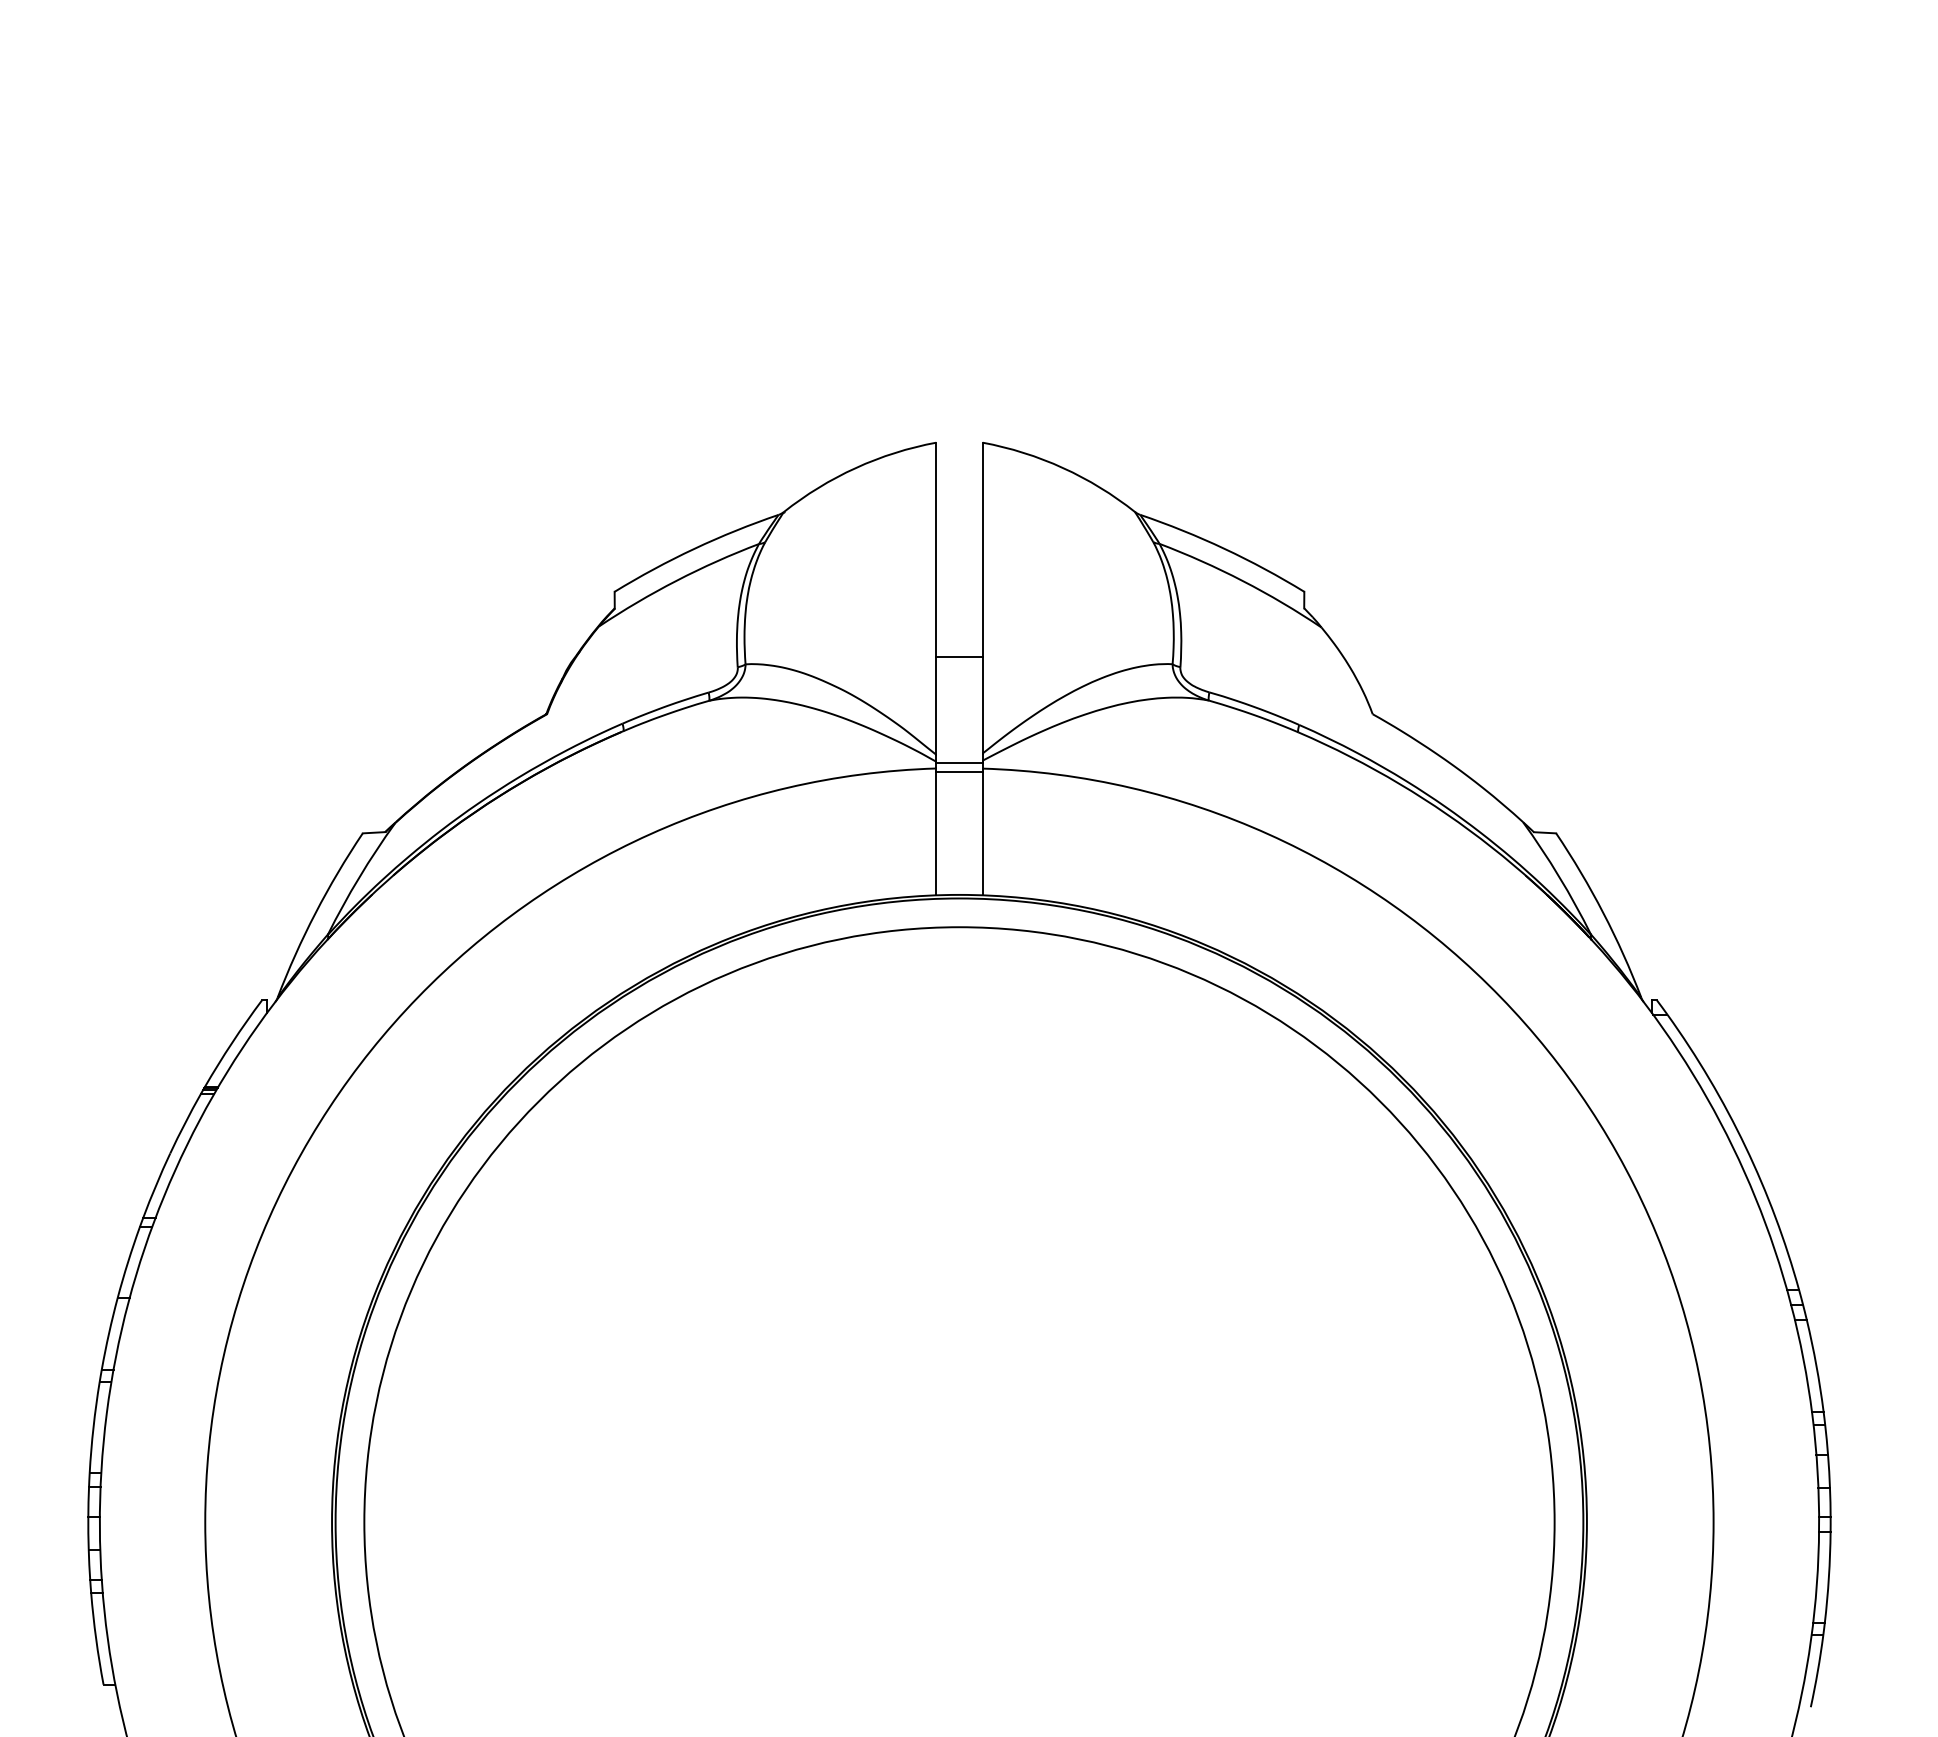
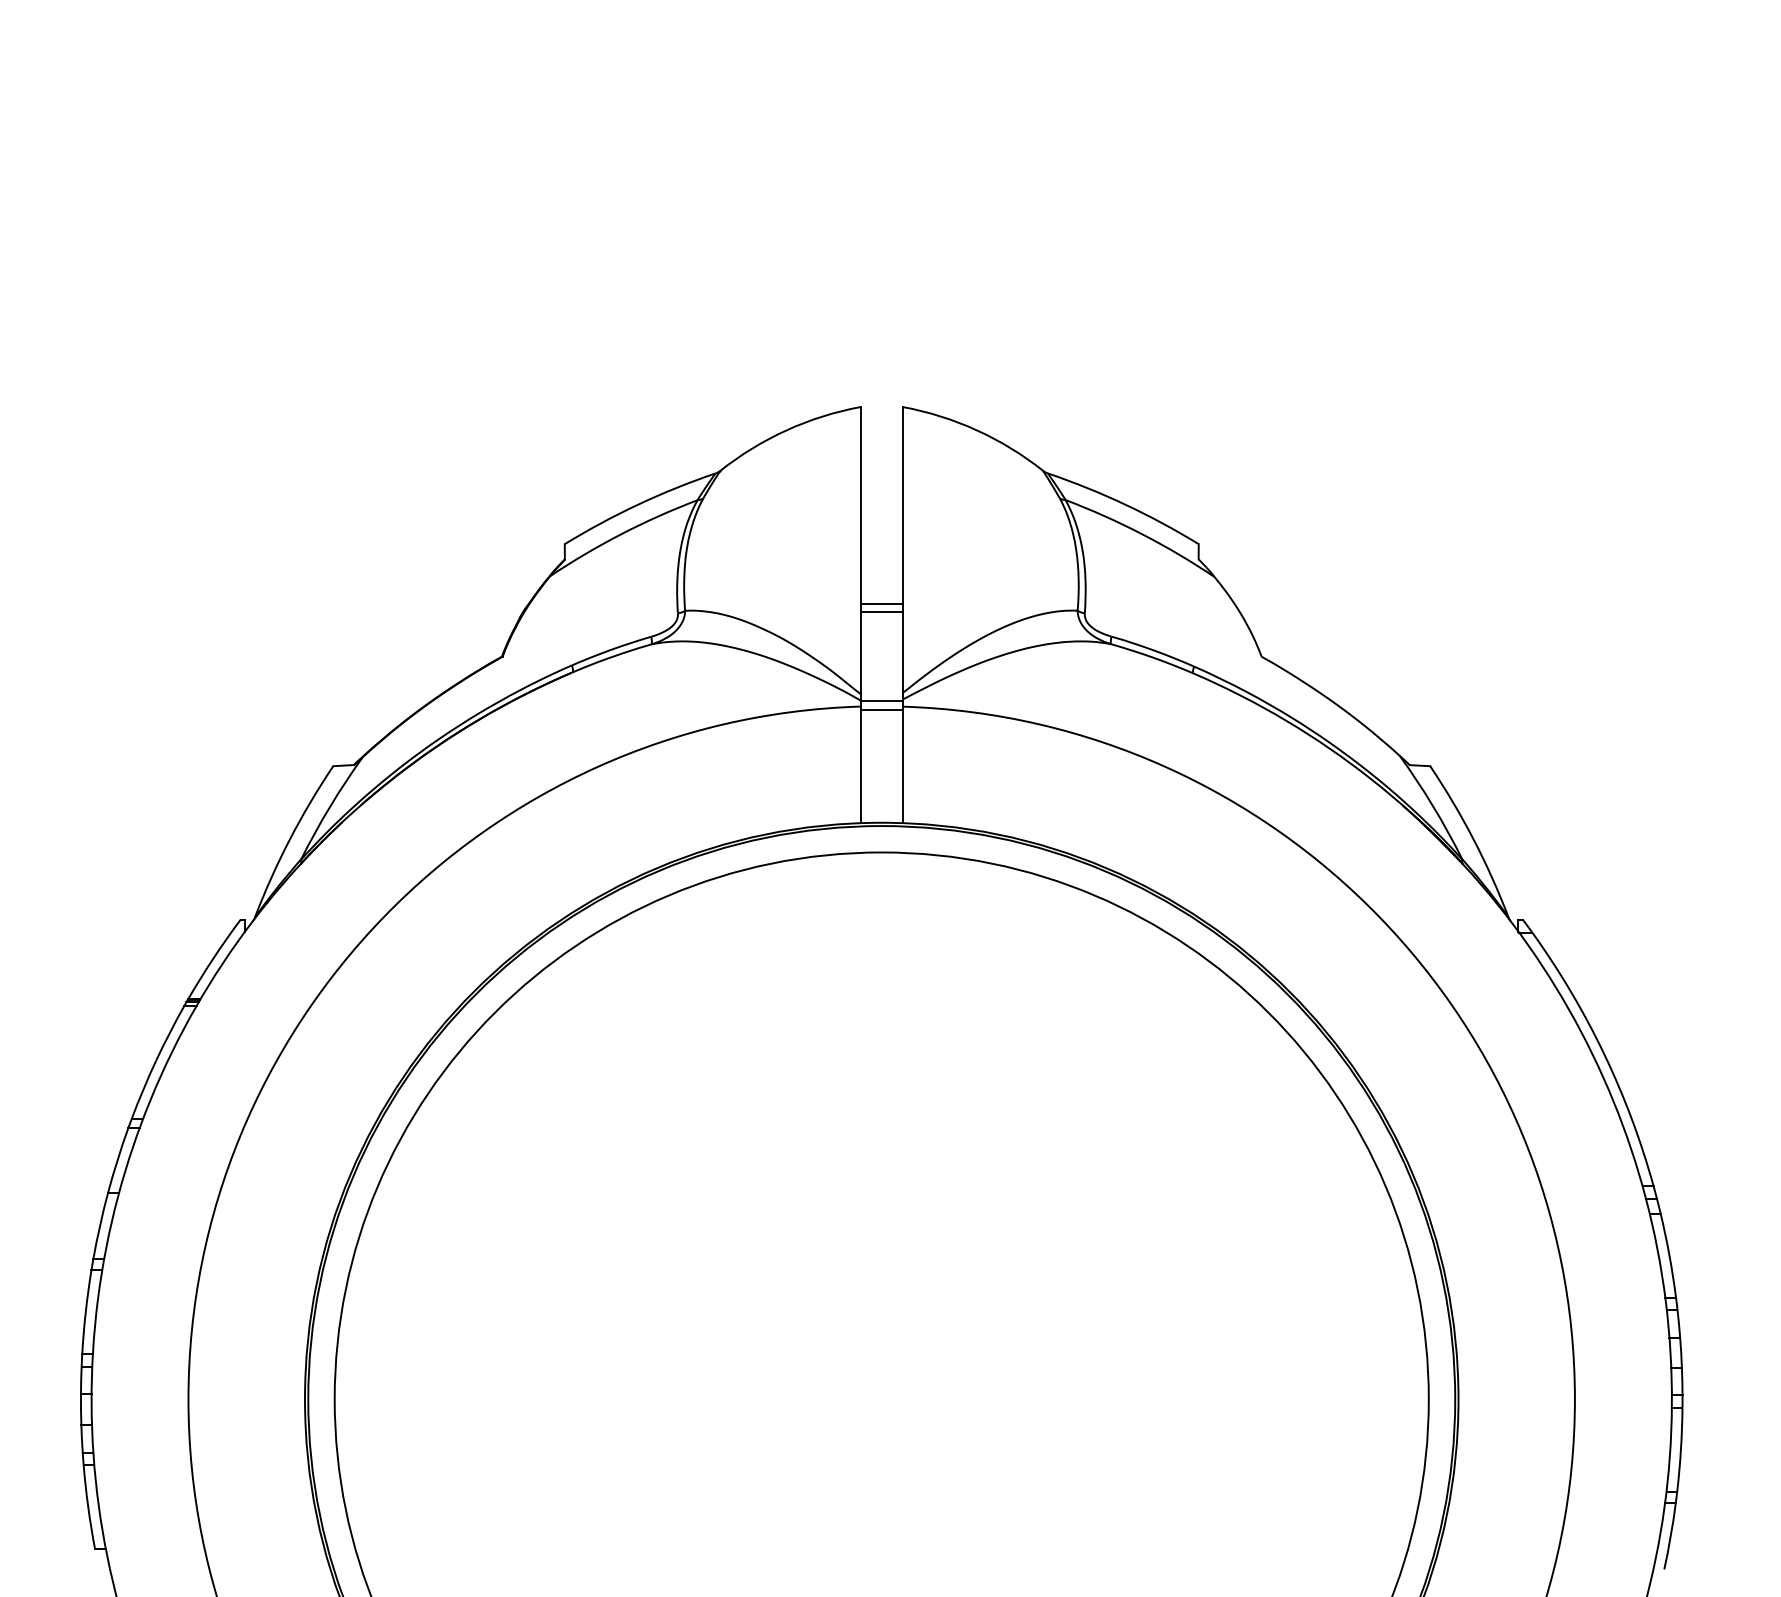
line: (959, 665) -> (881, 611), added

